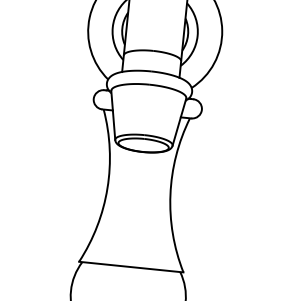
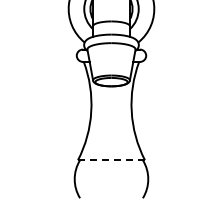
line: (132, 267) -> (112, 160), solid -> dashed

